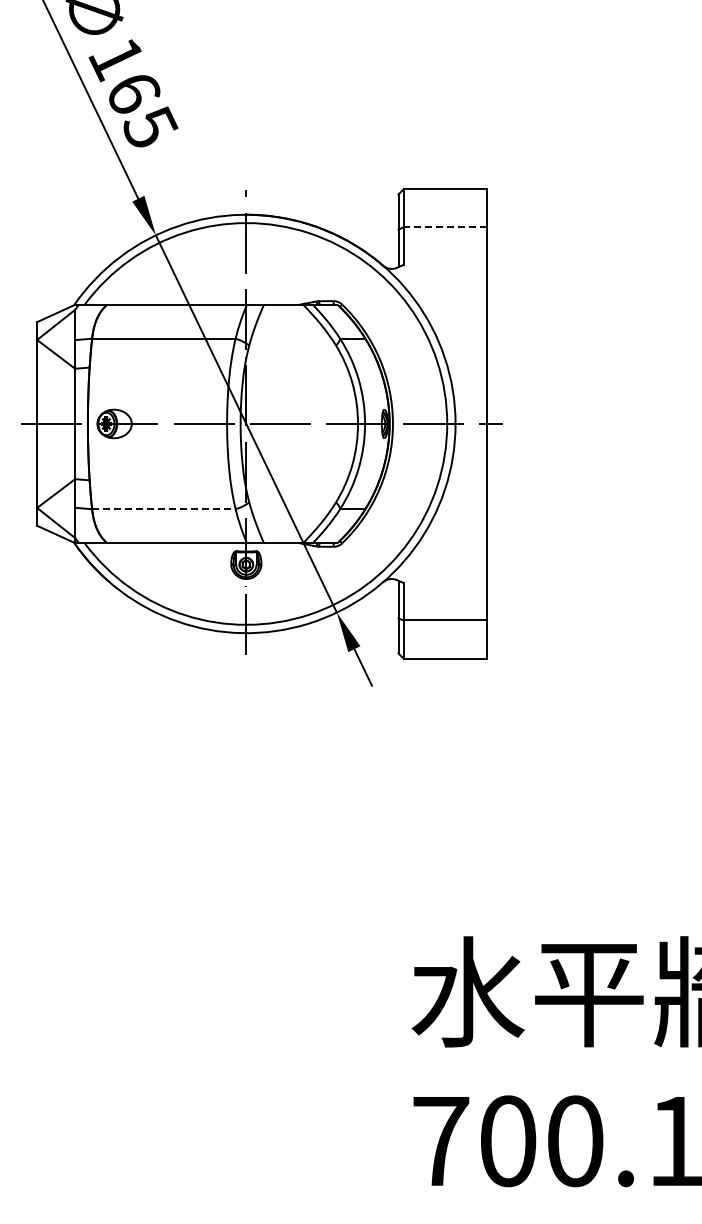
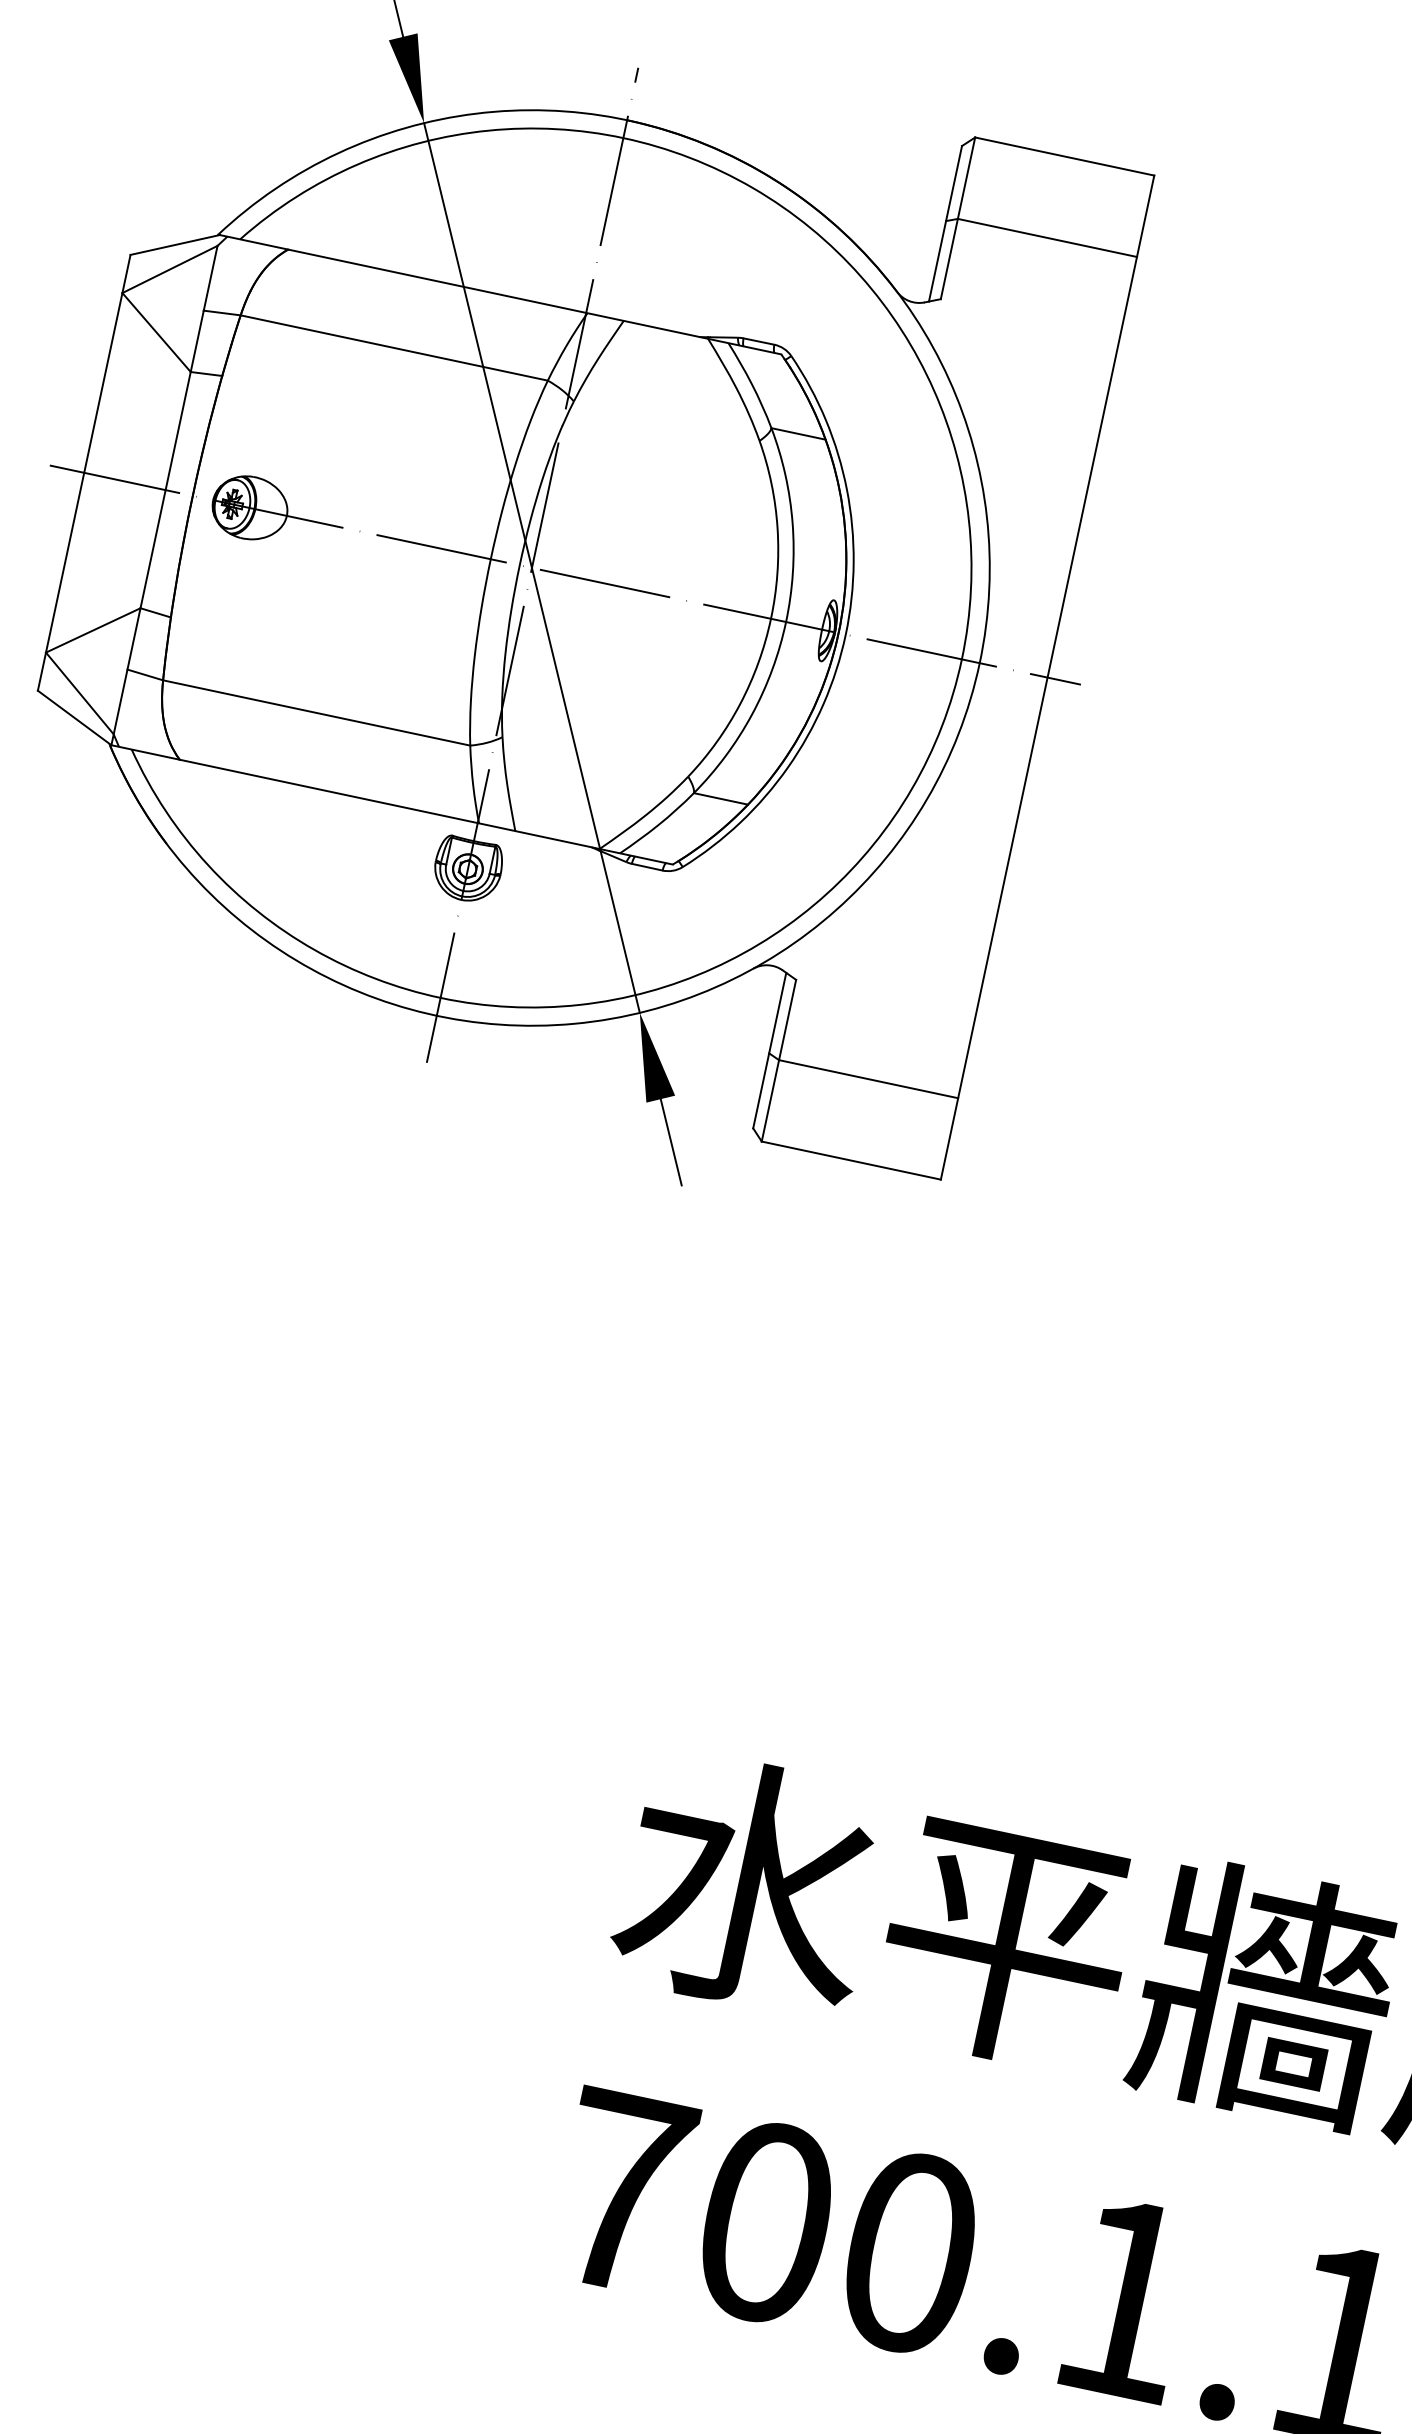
line: (445, 227) -> (1047, 238), dashed -> solid
line: (163, 509) -> (315, 713), dashed -> solid

